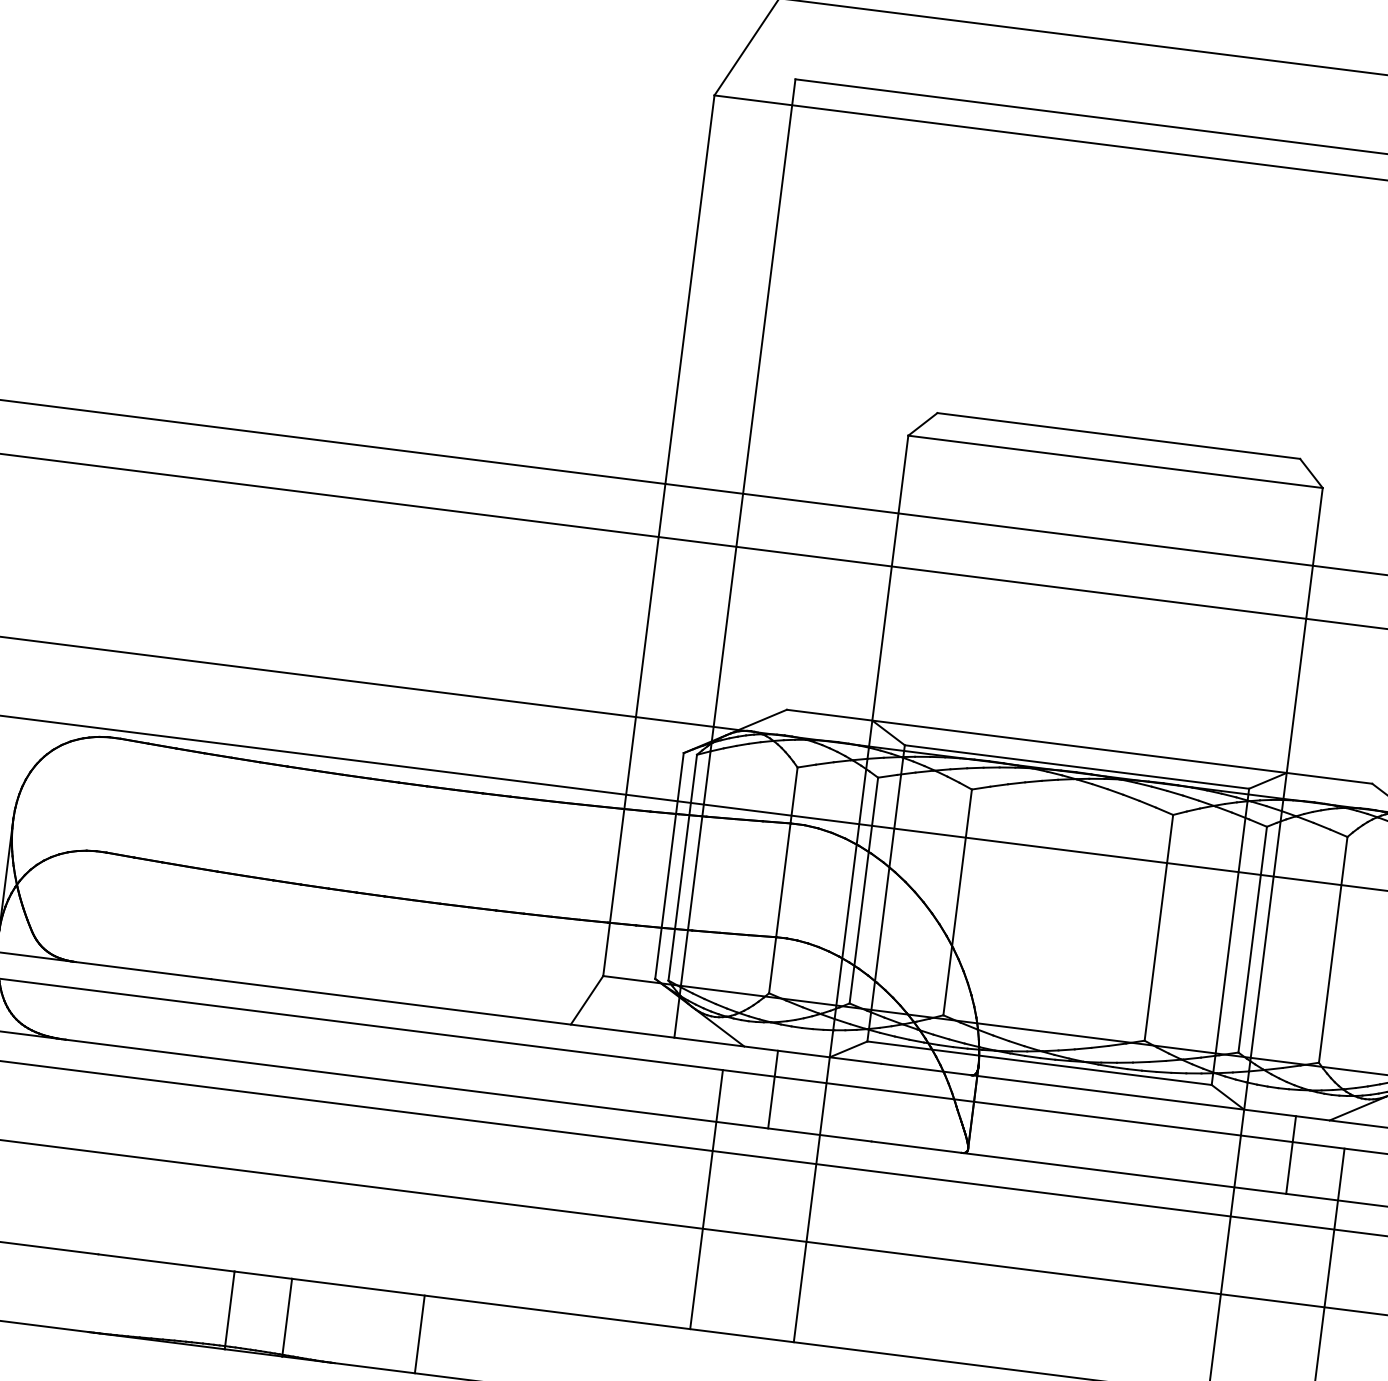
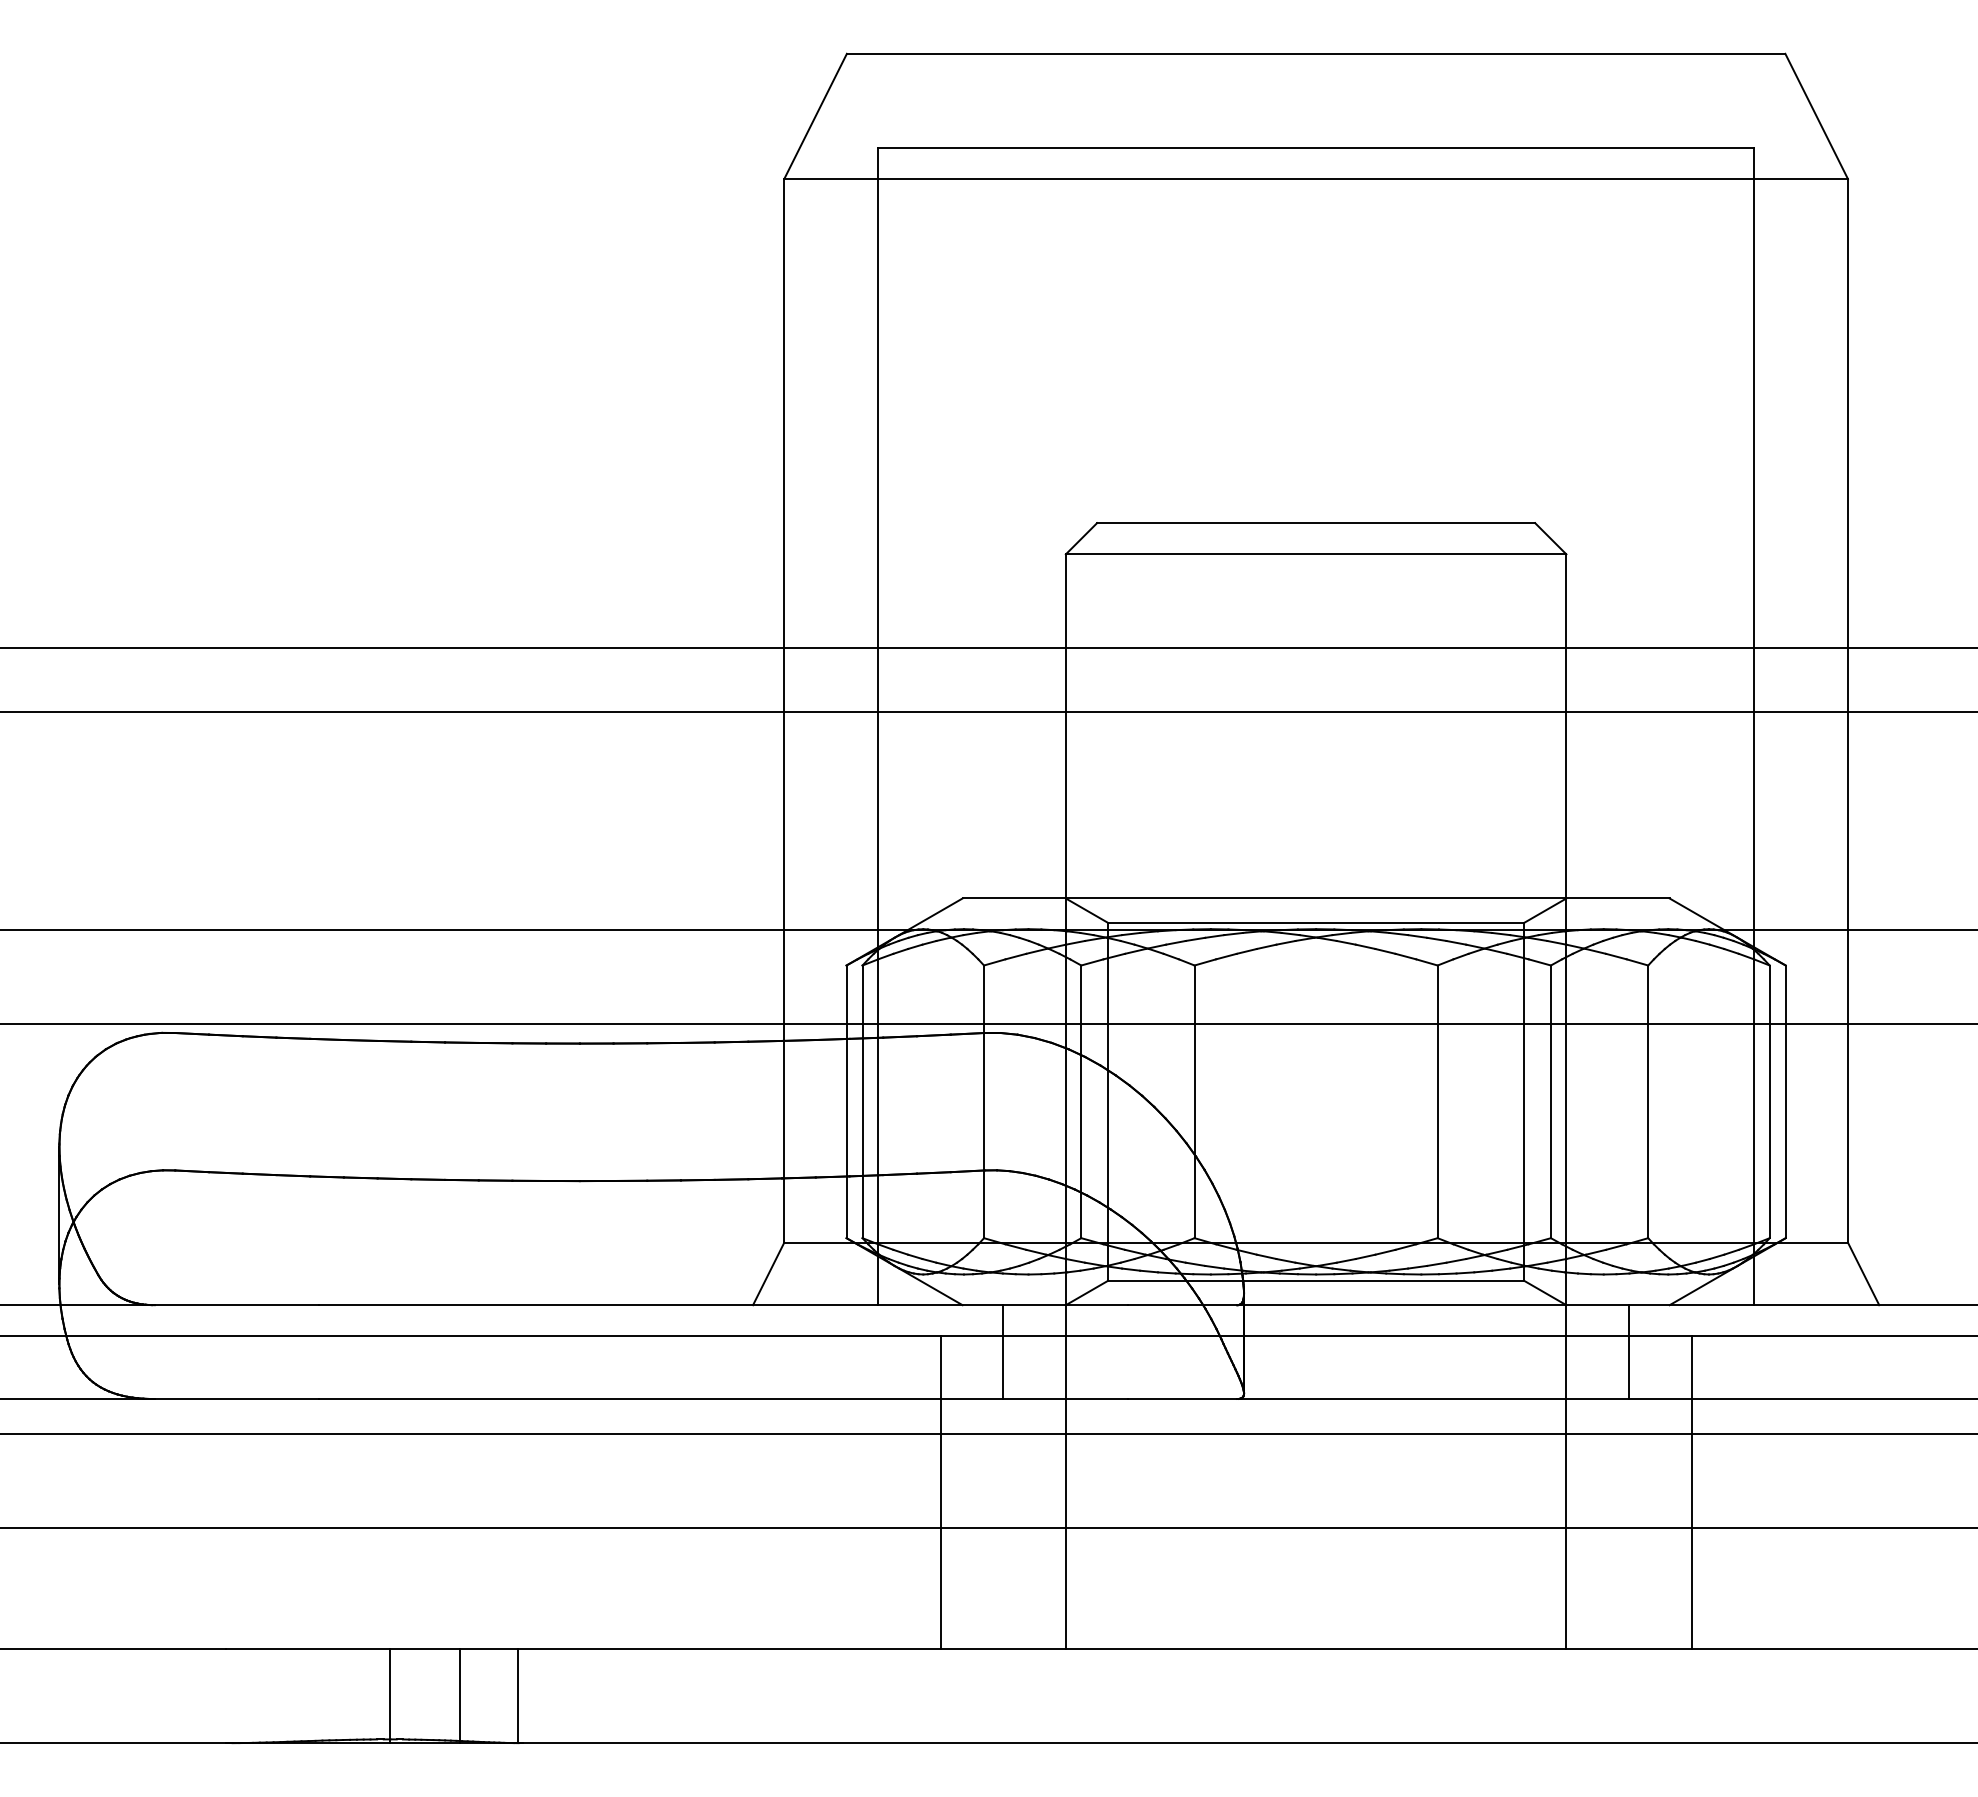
line: (420, 1334) -> (518, 1696), moved

